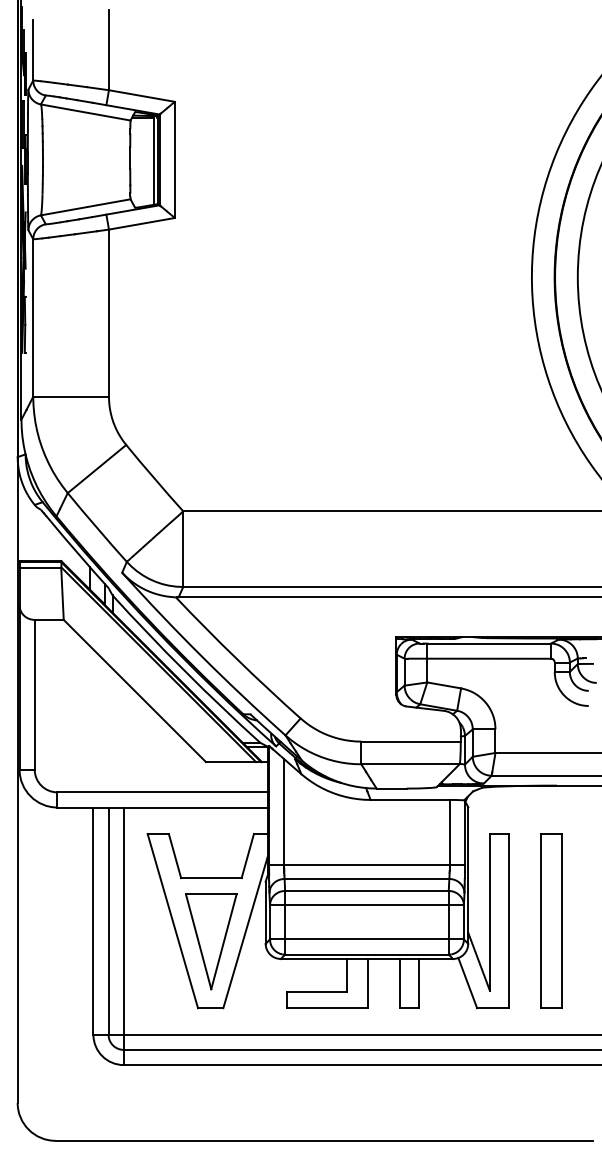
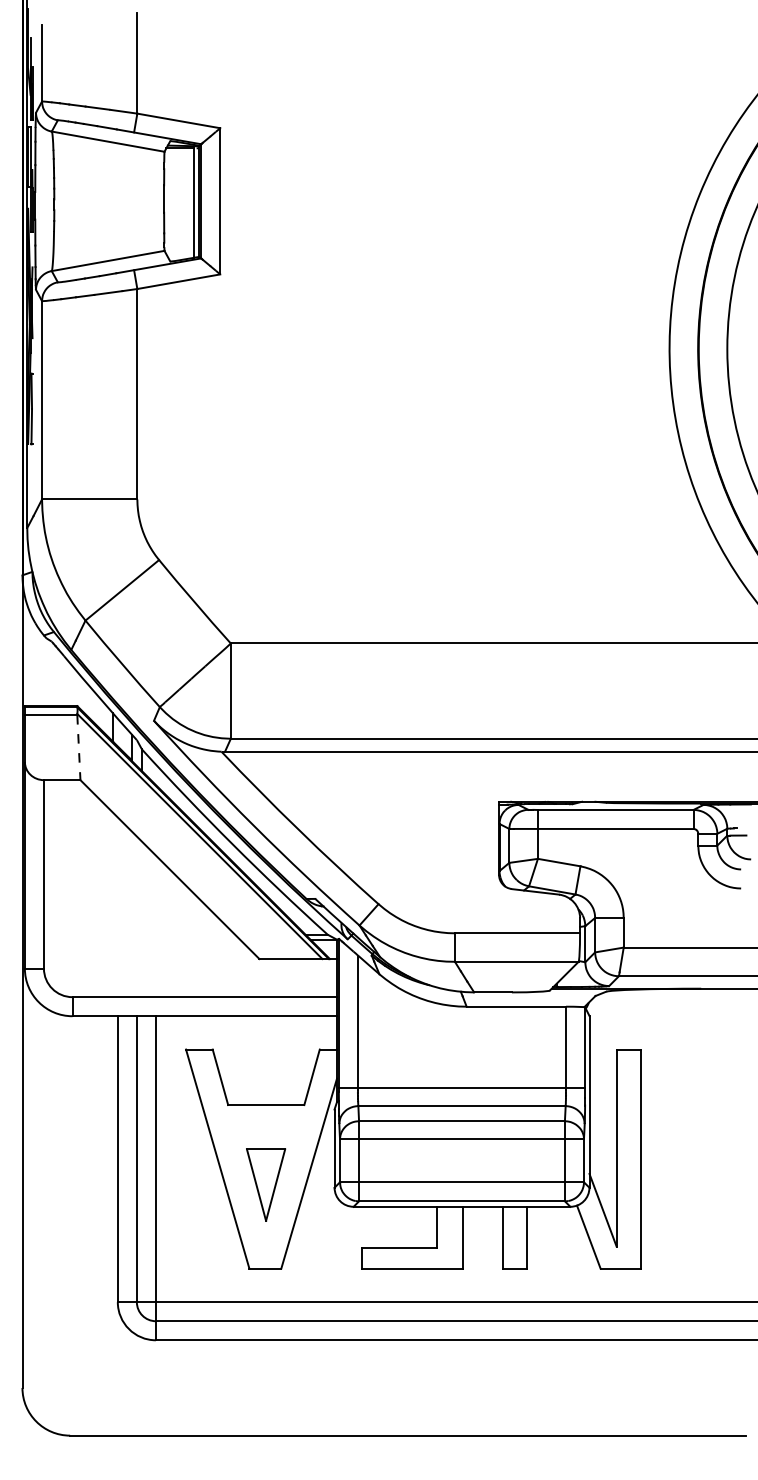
line: (62, 593) -> (78, 747), solid -> dashed
part: (550, 921) -> (693, 1159), removed
part: (210, 941) -> (265, 1184), size x0.6

